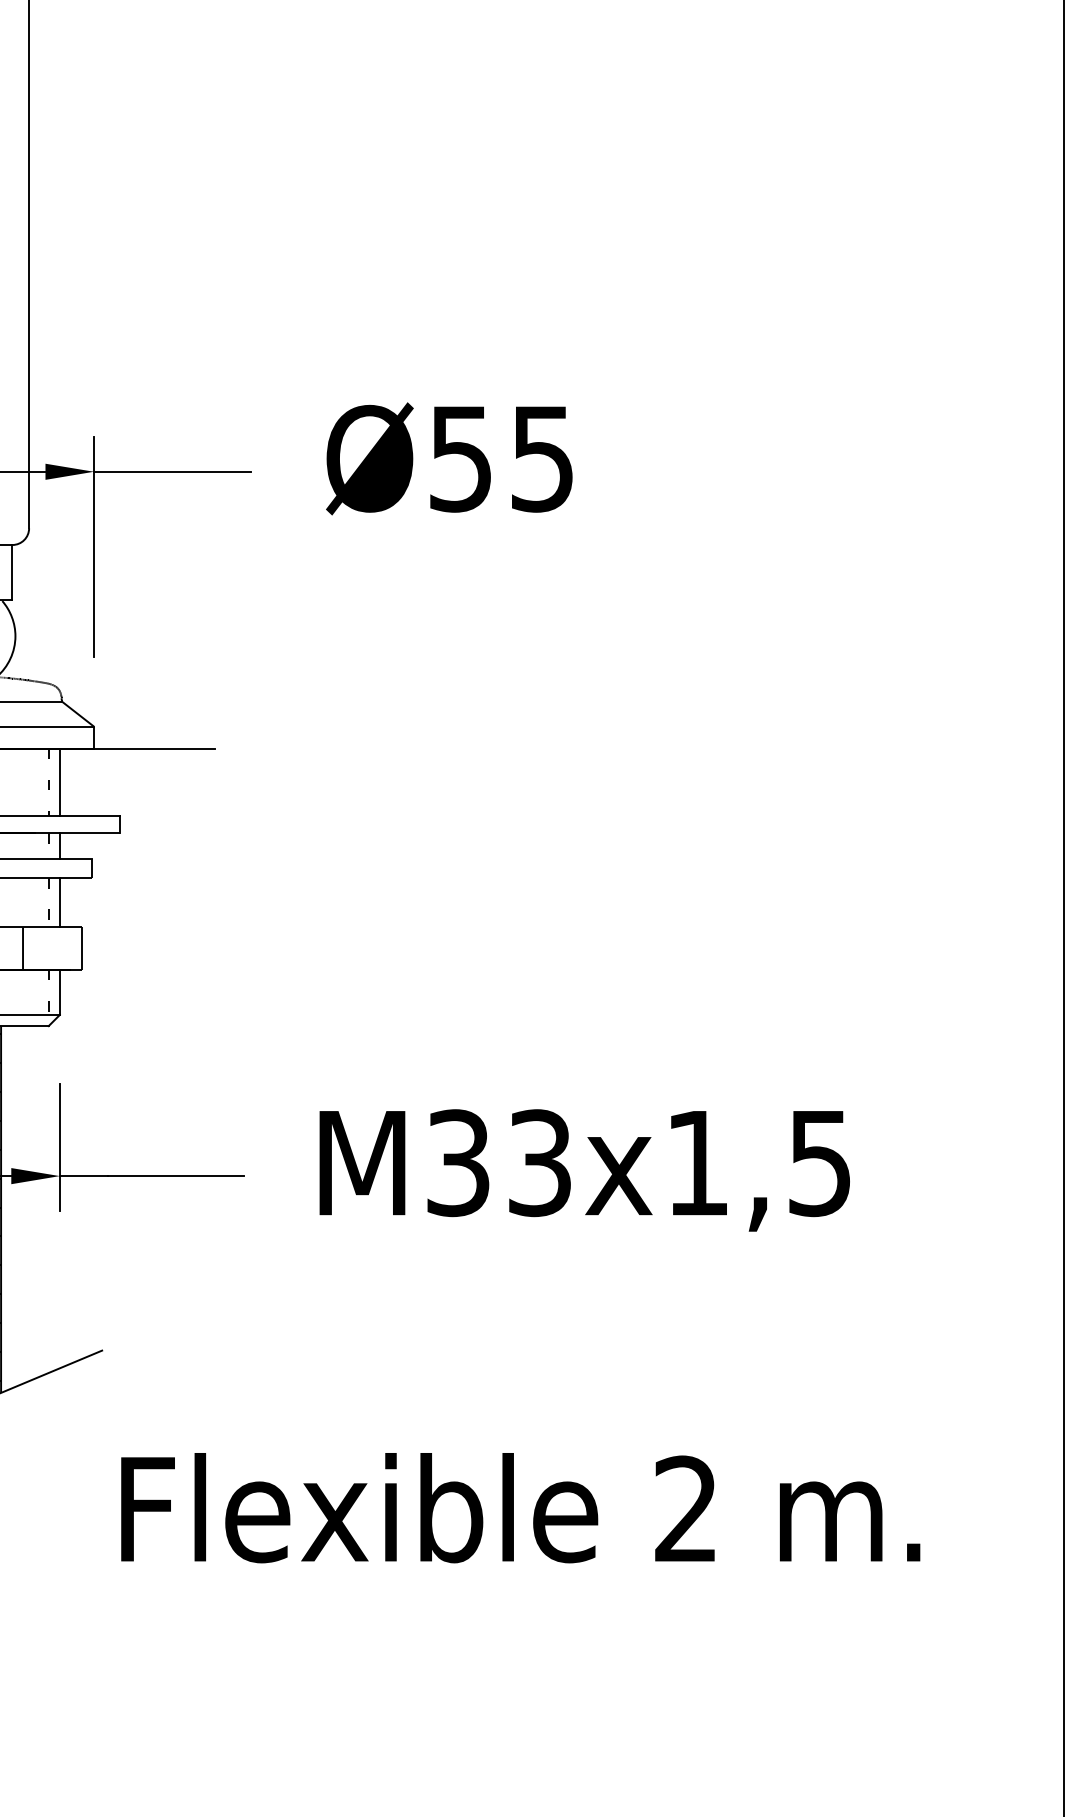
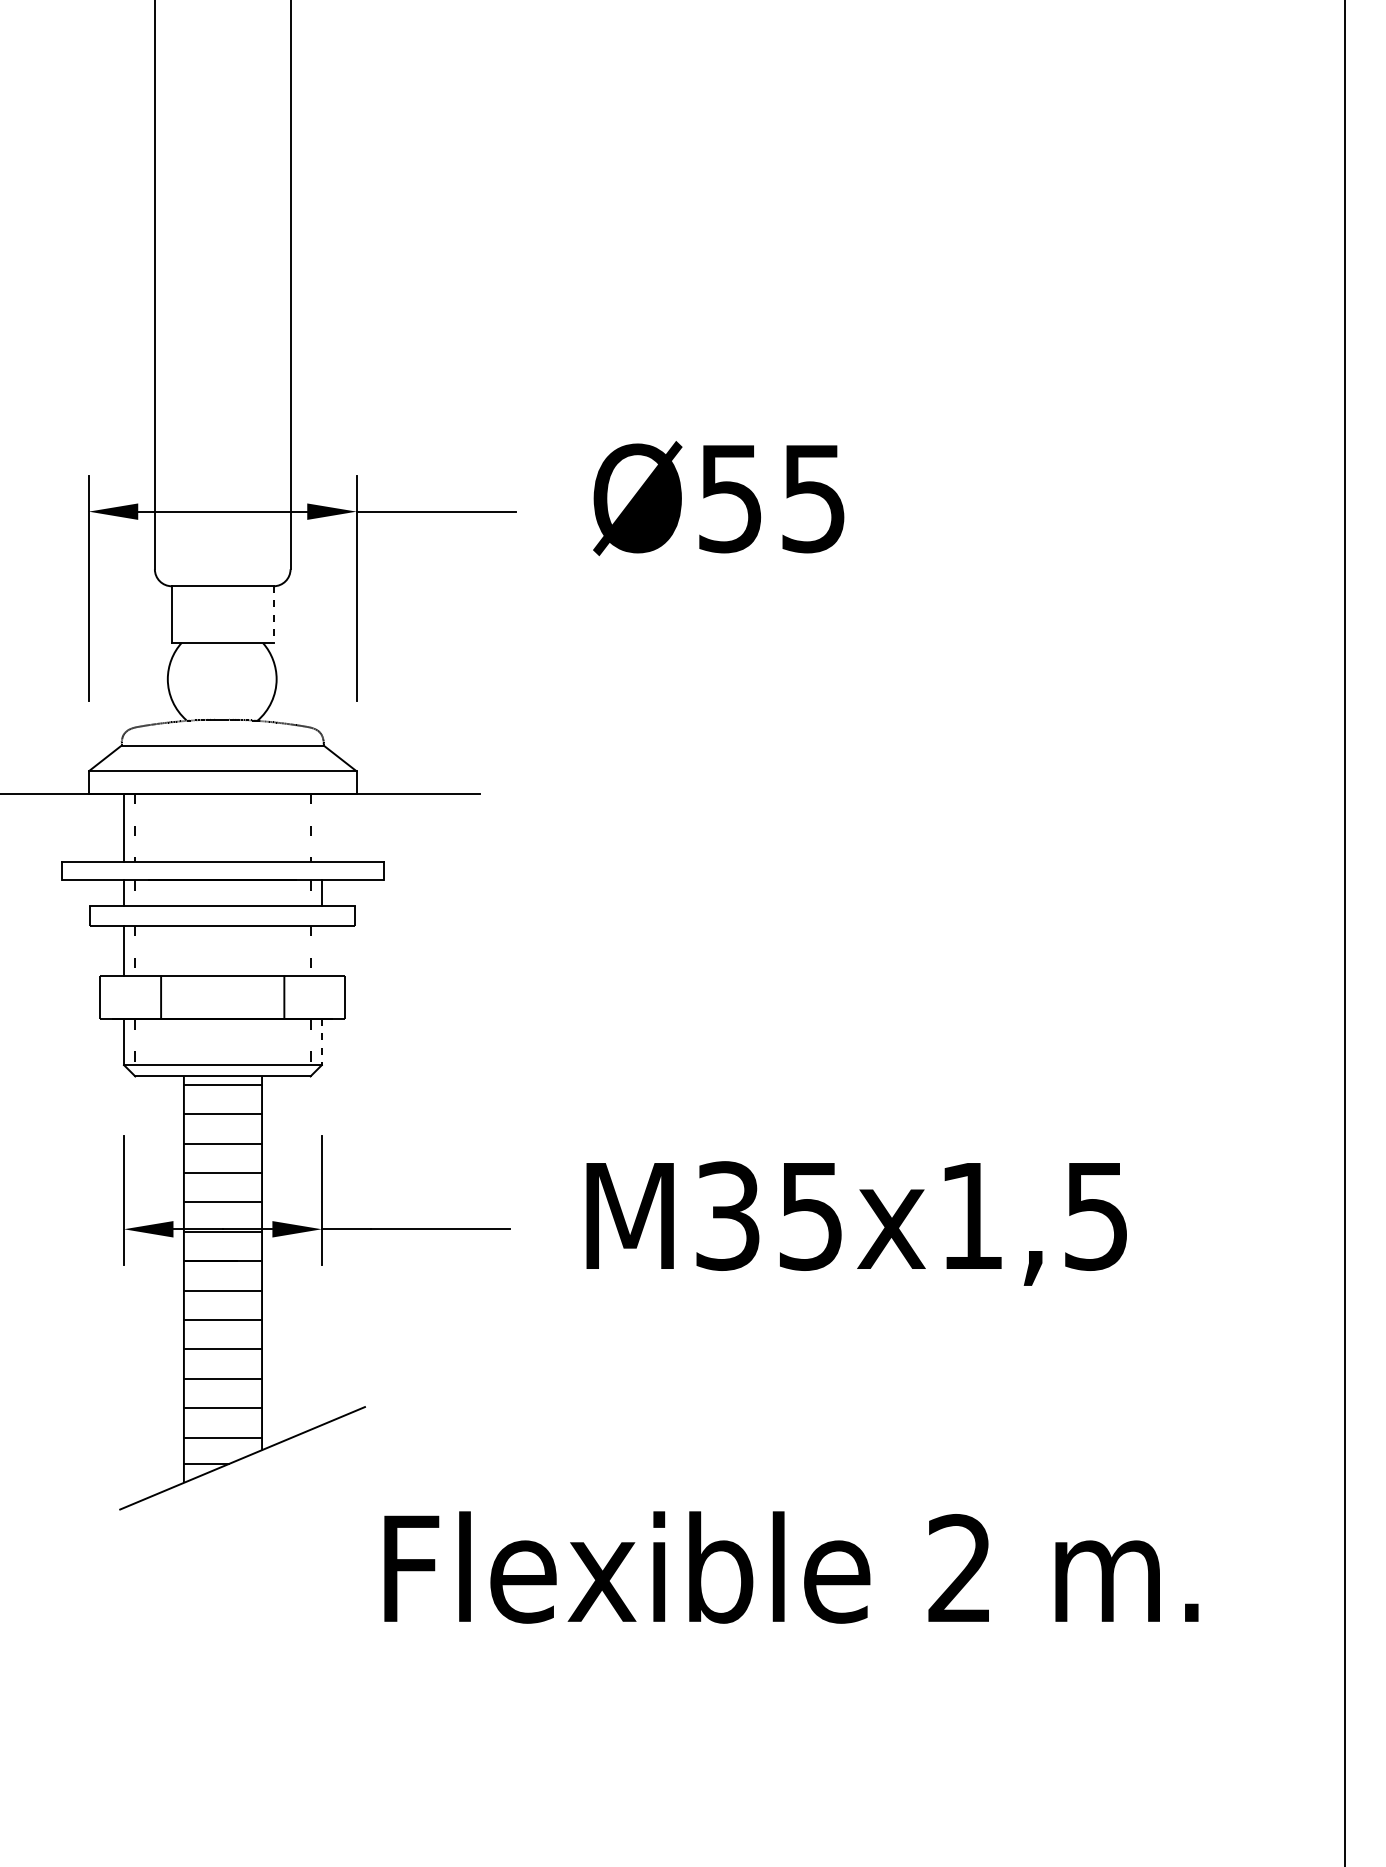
line: (12, 573) -> (273, 615), solid -> dashed
line: (59, 781) -> (321, 827), removed
line: (59, 902) -> (321, 950), removed
line: (59, 992) -> (321, 1042), solid -> dashed
text: (539, 1162) -> (810, 1215), M33x1,5 -> M35x1,5

